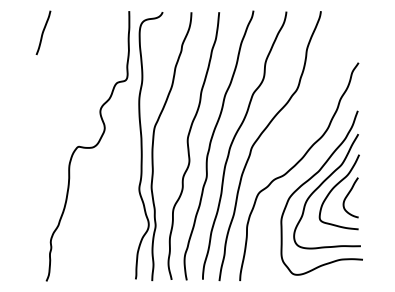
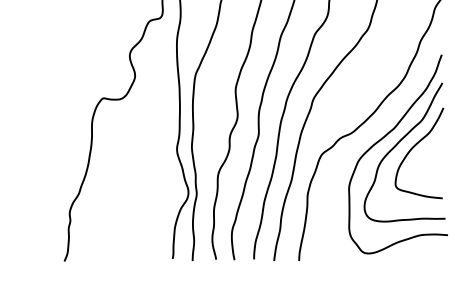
curve: (348, 195) -> (430, 157), removed

